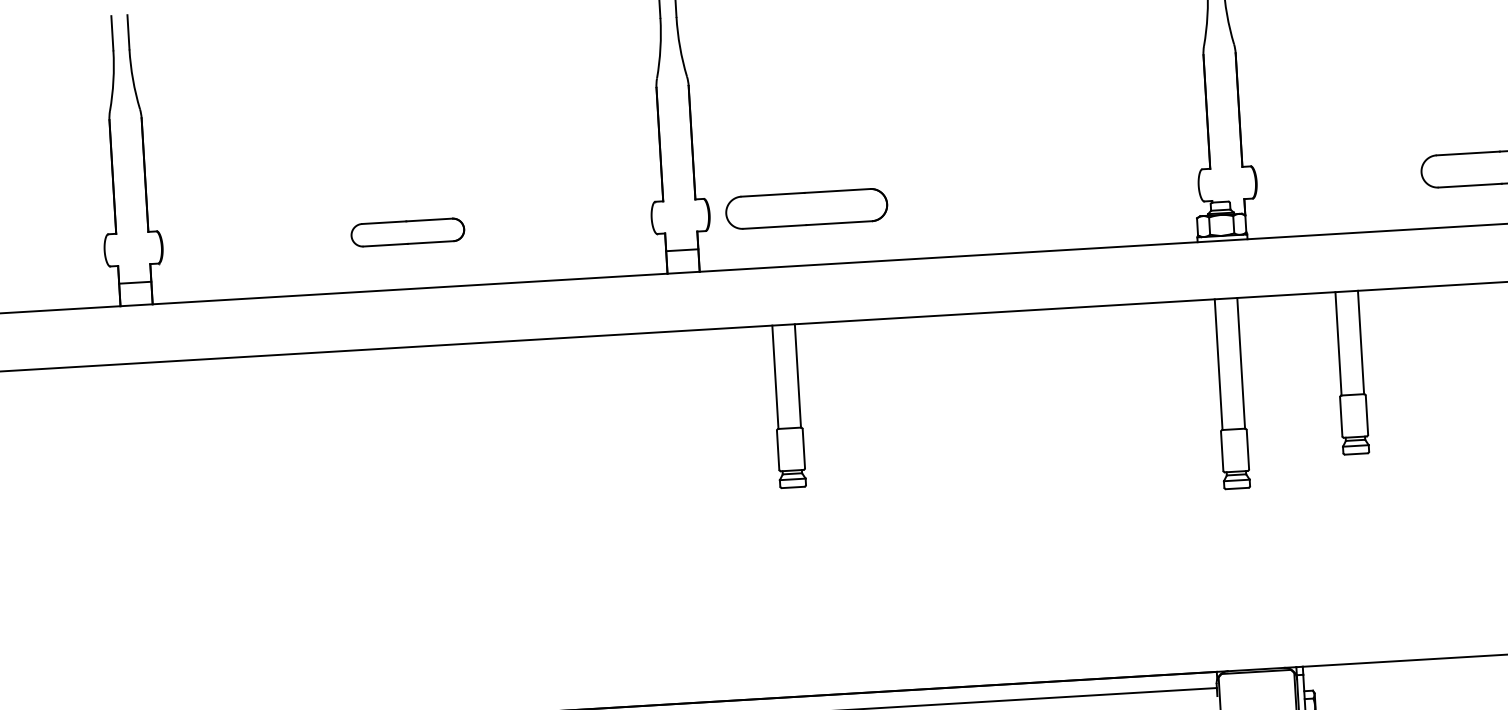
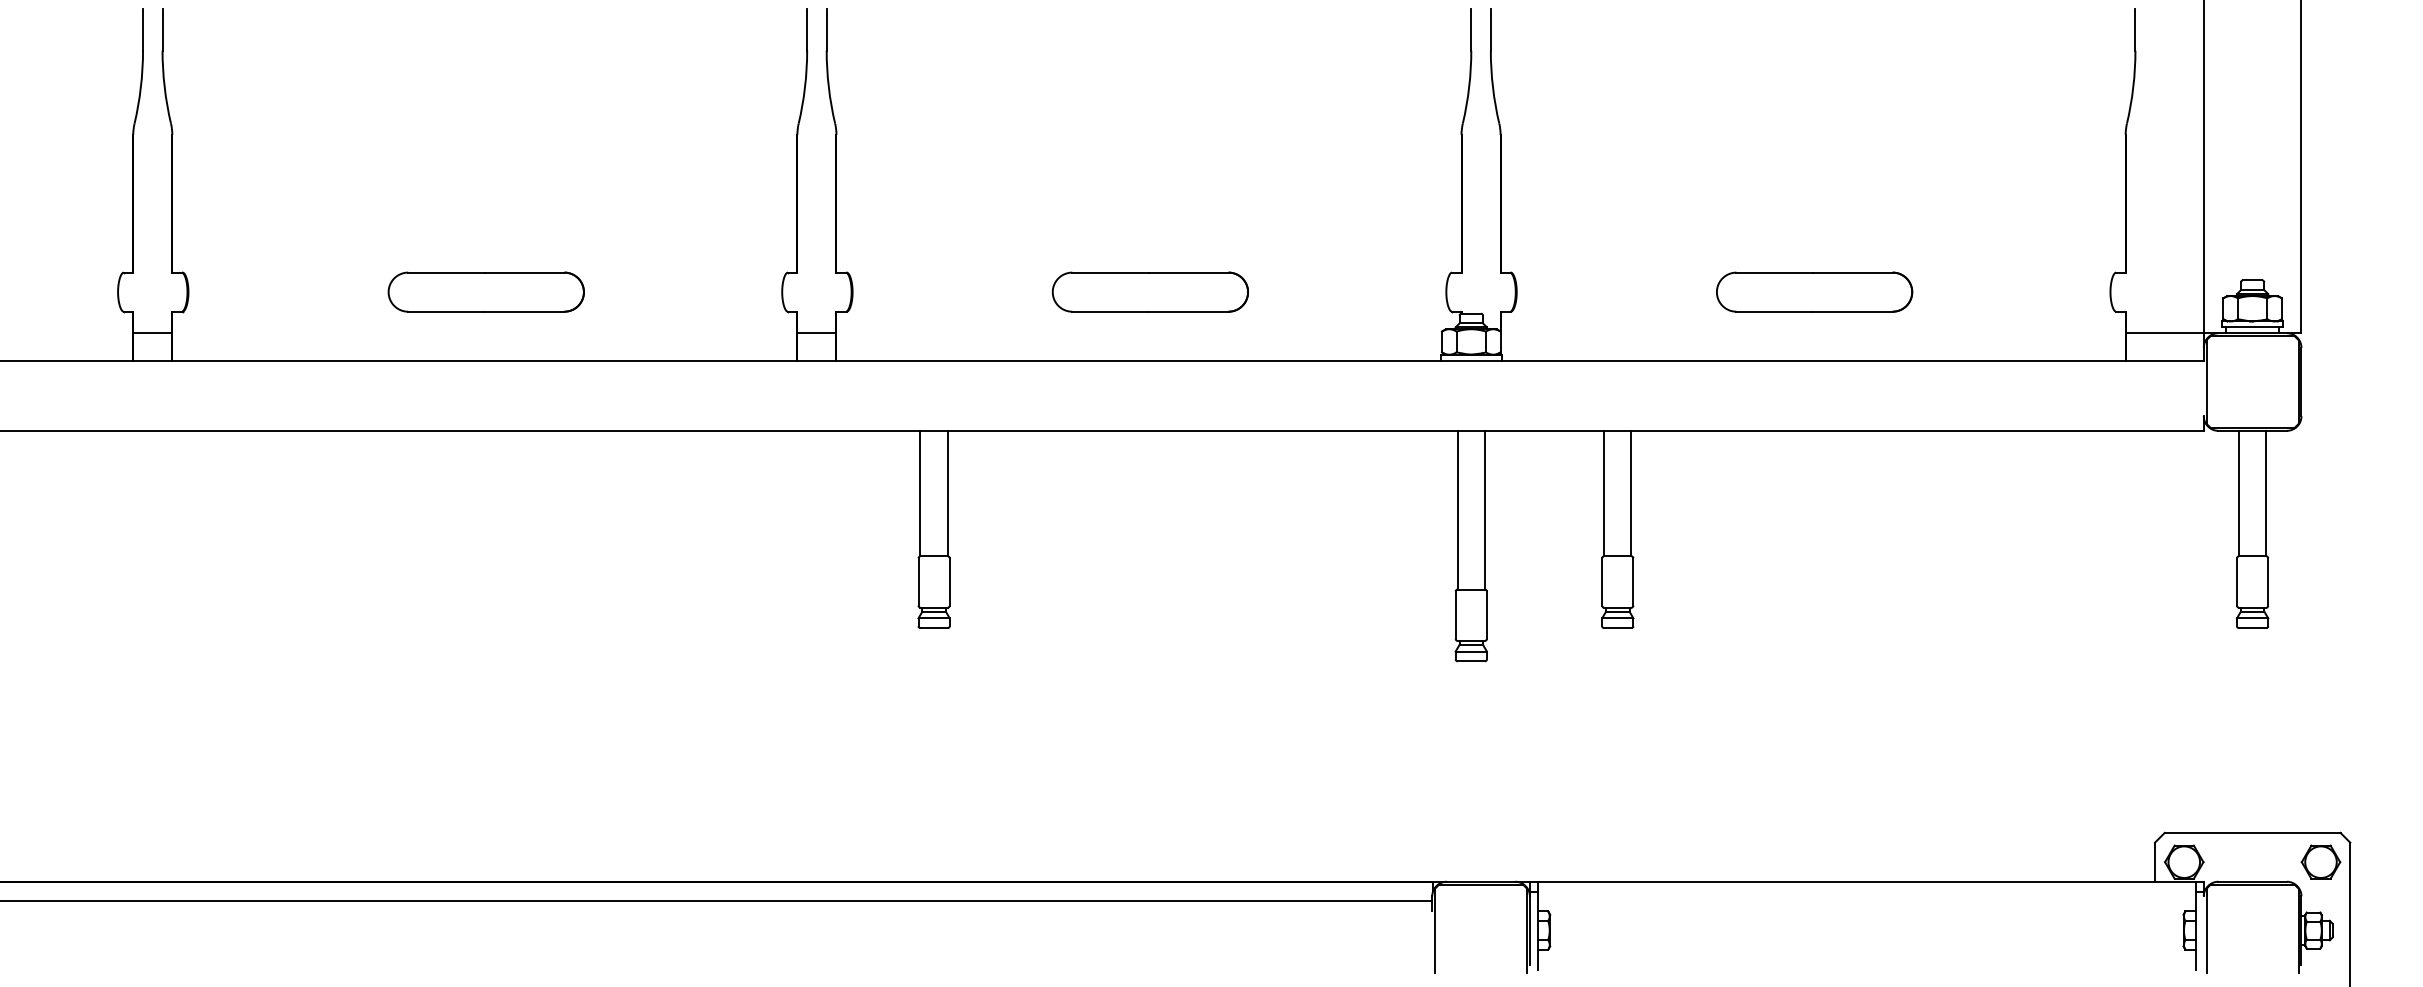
part: (805, 208) -> (1149, 291), moved
part: (407, 232) -> (485, 291), size x1.43

